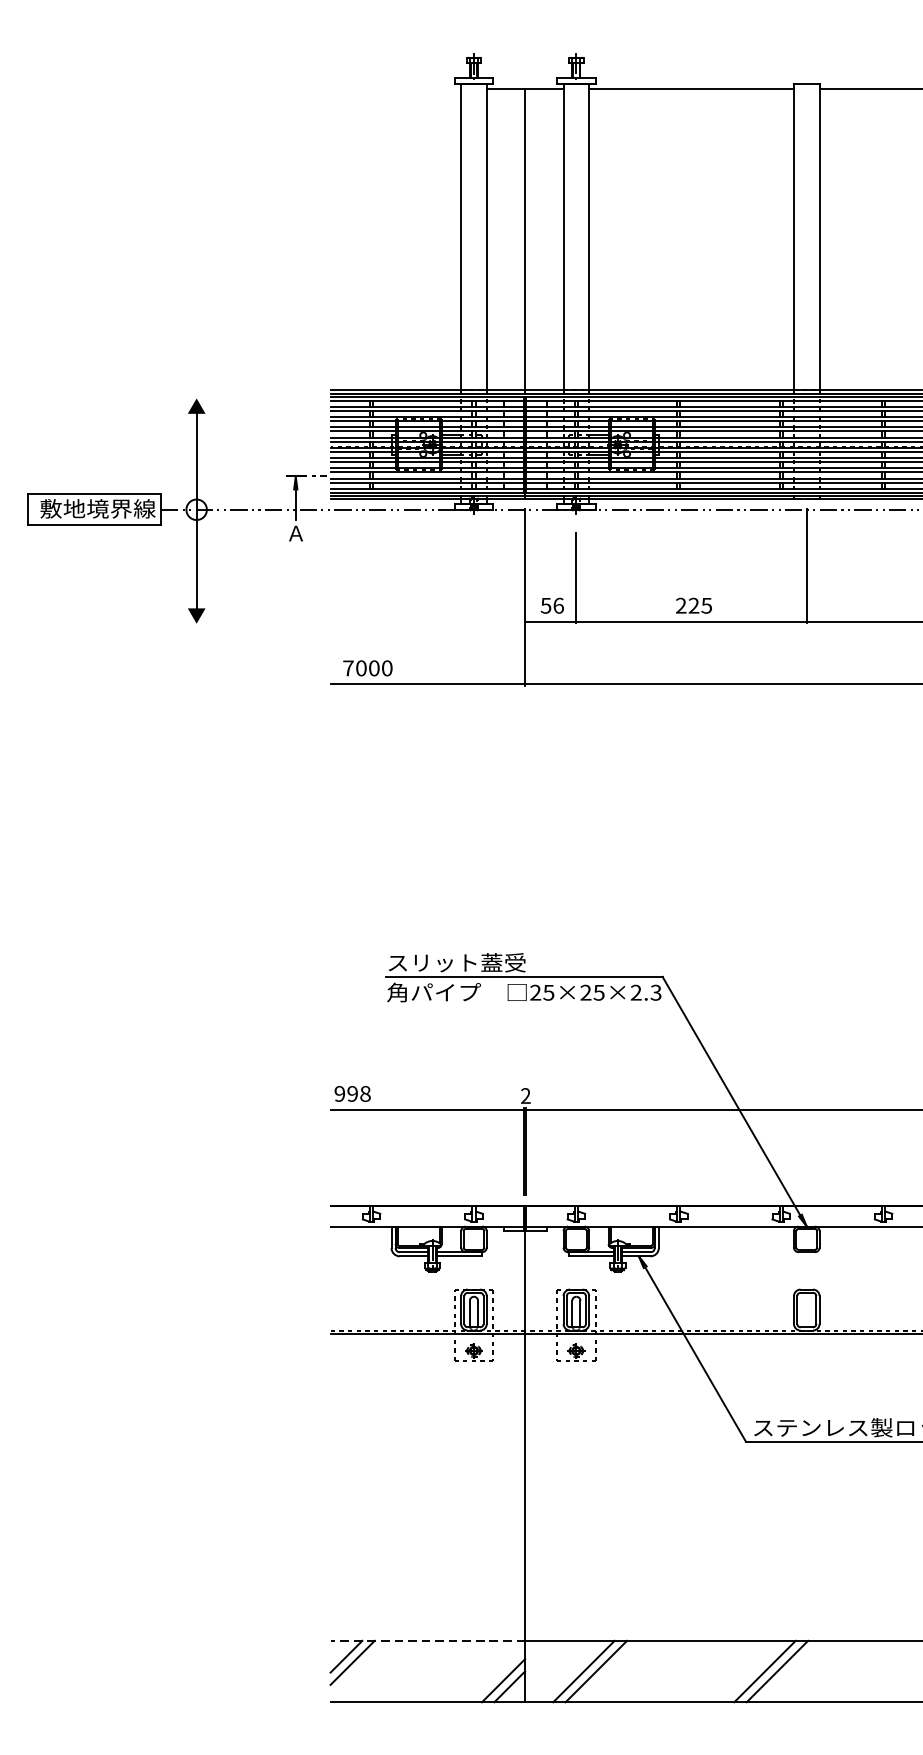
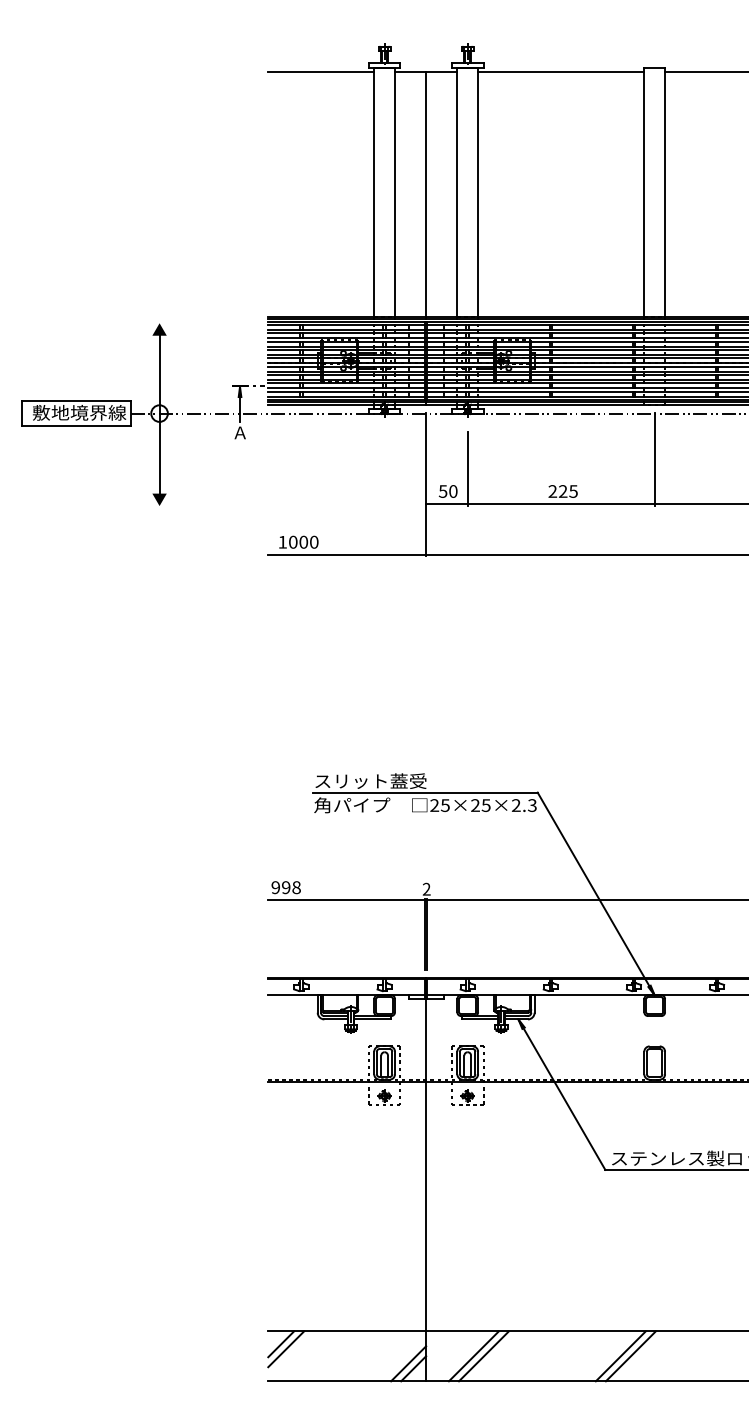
line: (396, 89) -> (321, 72), added
text: (558, 605) -> (453, 491), 56 -> 50
text: (348, 668) -> (282, 542), 7000 -> 1000
line: (428, 1640) -> (347, 1331), dashed -> solid

